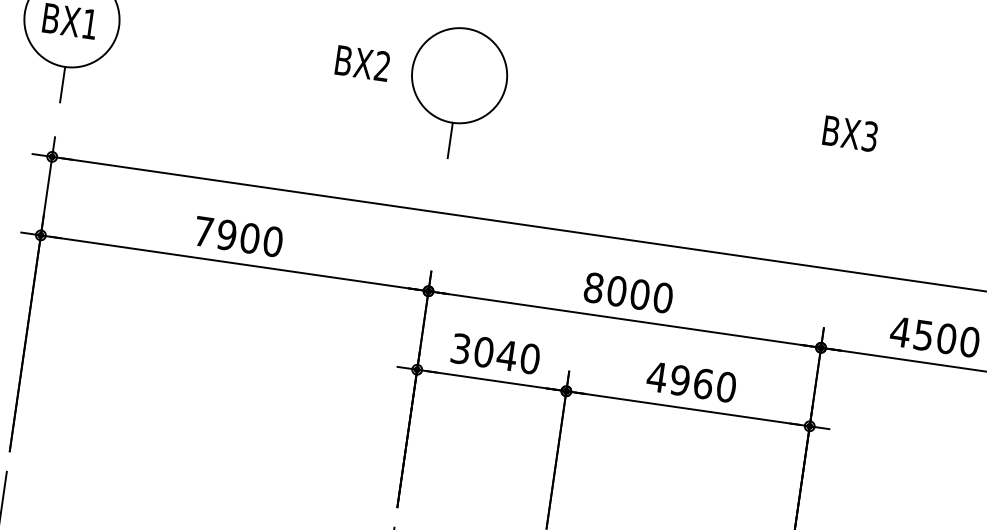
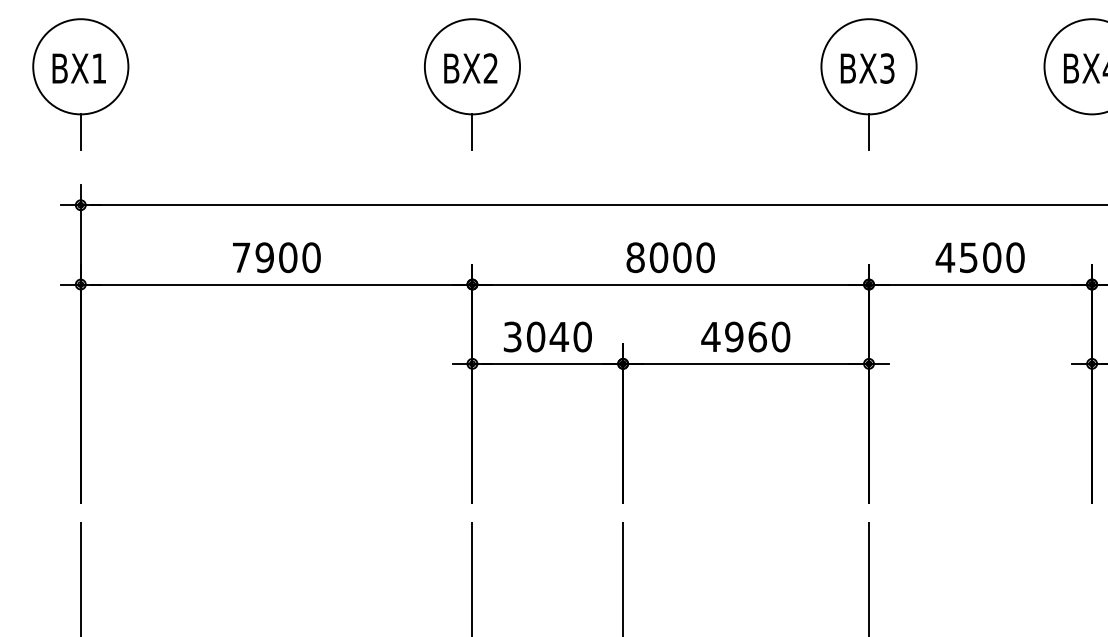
text: (362, 63) -> (470, 68), moved
part: (849, 149) -> (868, 84), added

